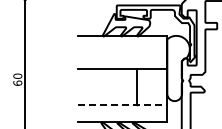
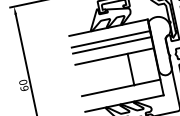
line: (122, 49) -> (110, 39), added
line: (122, 56) -> (112, 45), added
line: (123, 104) -> (121, 87), dashed -> solid

